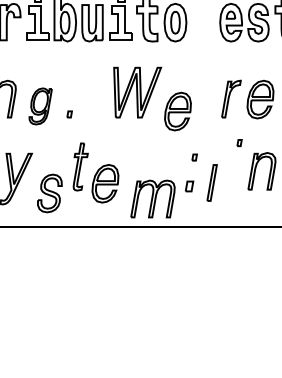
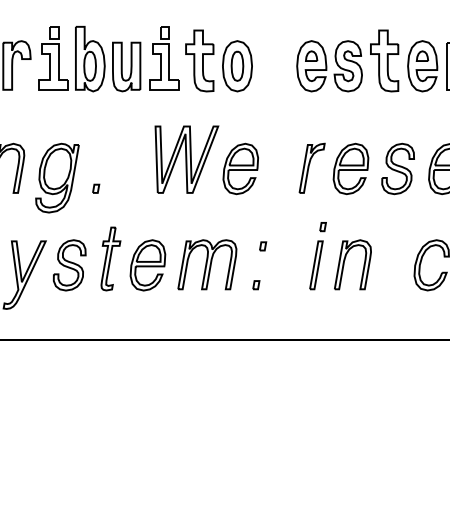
part: (40, 105) -> (57, 177), size x1.43
part: (177, 111) -> (240, 168), moved
part: (105, 183) -> (147, 265), moved
part: (212, 183) -> (316, 265), moved
part: (189, 186) -> (256, 285), size x0.62
part: (49, 193) -> (69, 265), moved
part: (153, 198) -> (207, 264), moved

